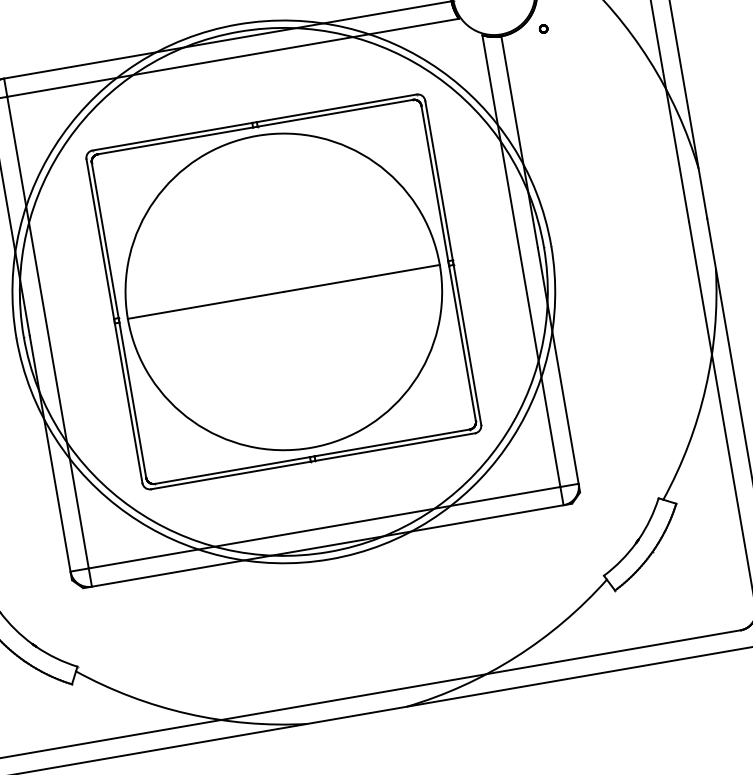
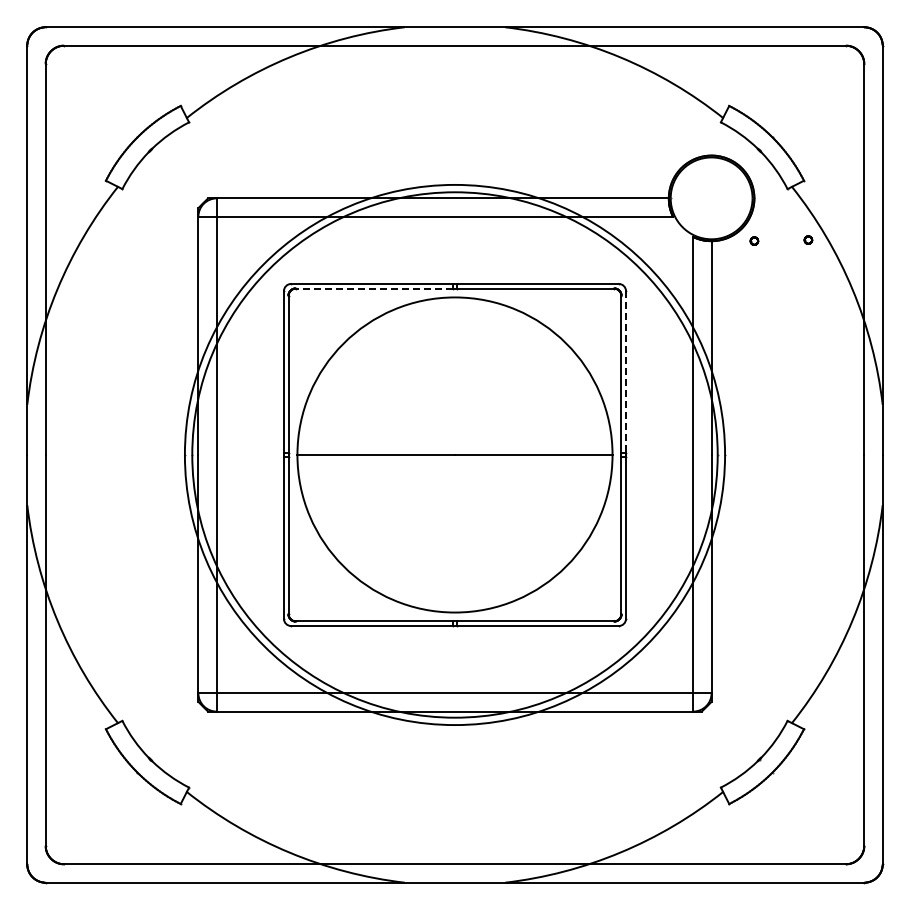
part: (596, 18) -> (808, 239), added
line: (174, 141) -> (373, 288), solid -> dashed
line: (439, 180) -> (626, 372), solid -> dashed

